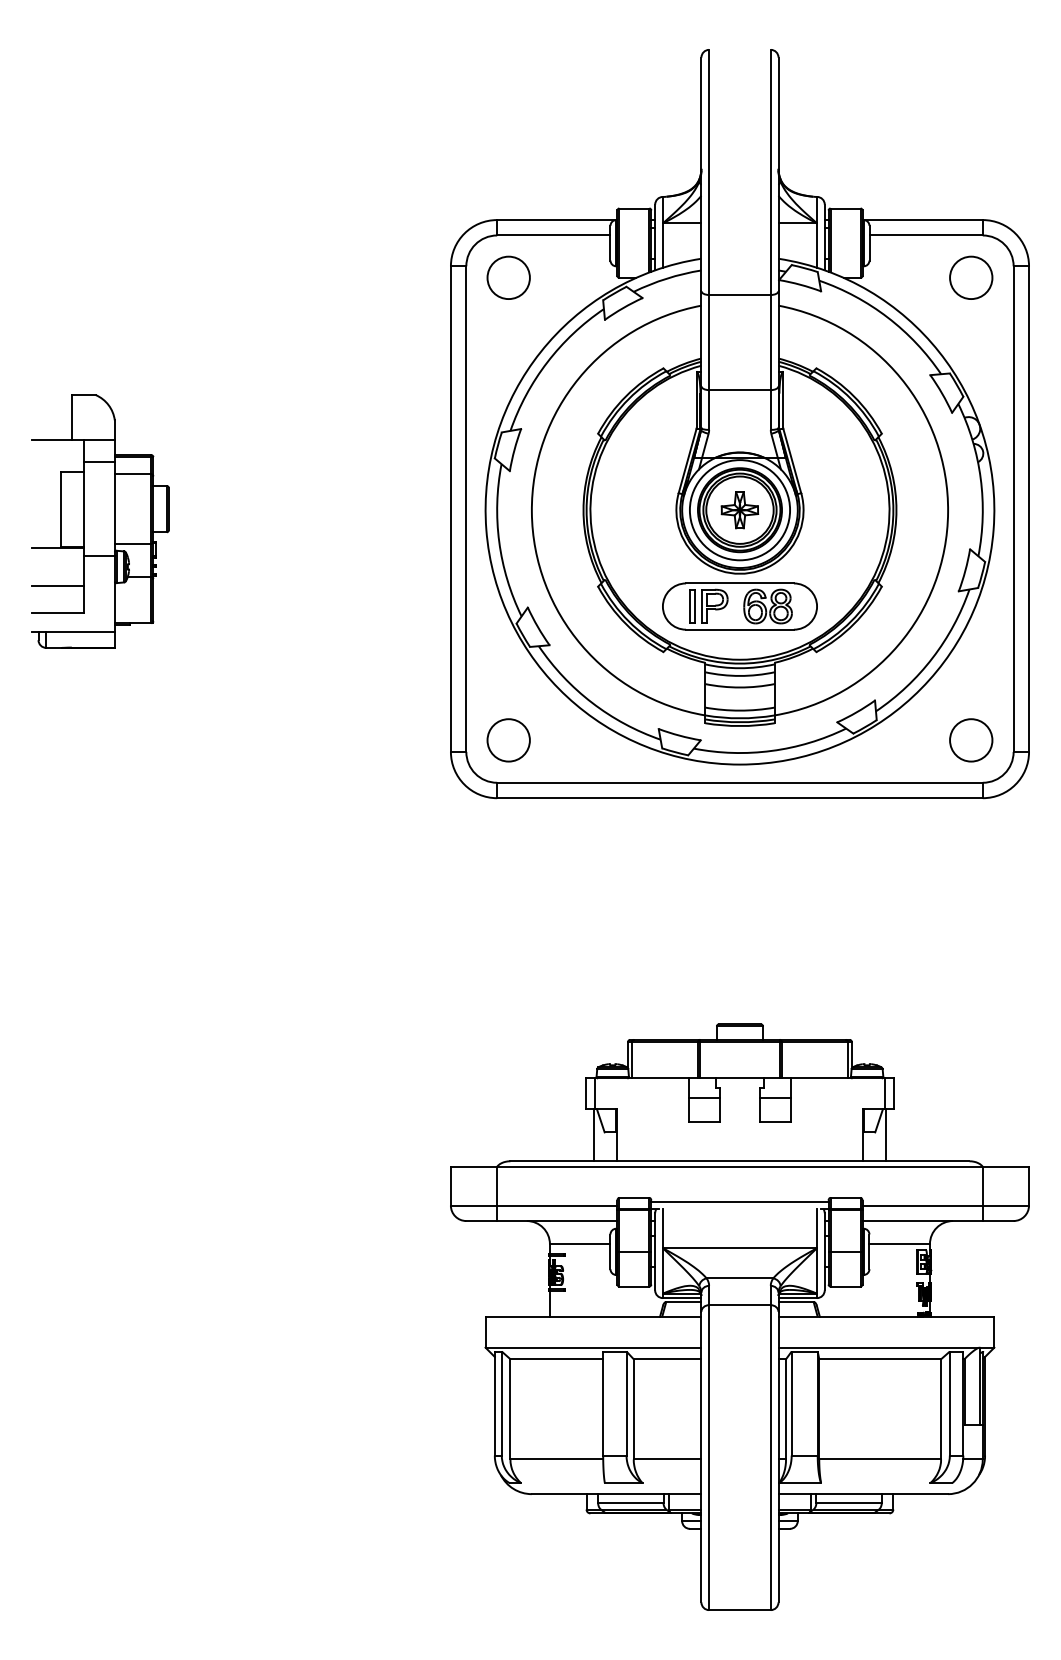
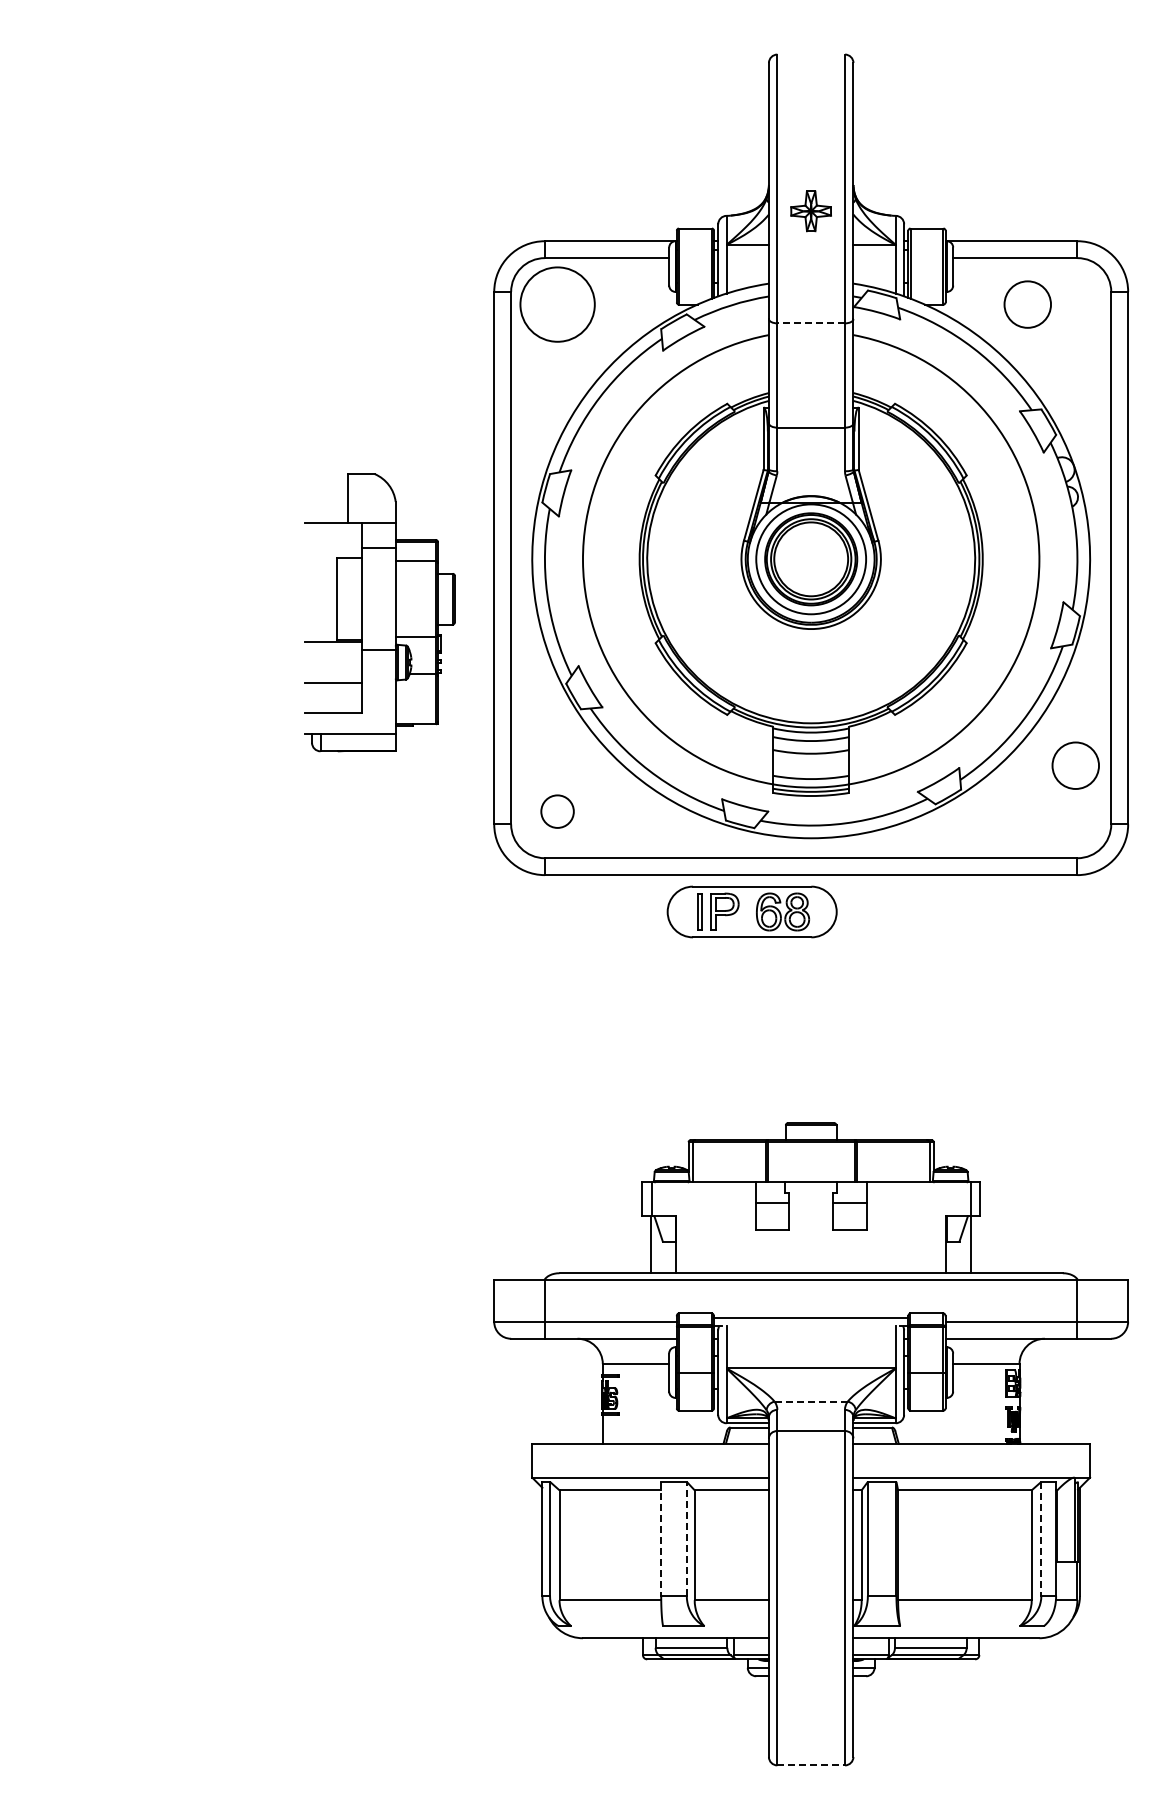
circle: (508, 277) -> (557, 304), size x1.6
circle: (970, 277) -> (1027, 304), moved
line: (740, 295) -> (811, 323), solid -> dashed
part: (739, 510) -> (810, 211), moved
part: (100, 521) -> (379, 612), moved
part: (739, 606) -> (751, 911), moved
circle: (508, 740) -> (557, 811), size x0.7
circle: (970, 740) -> (1075, 765), moved
line: (740, 1278) -> (811, 1401), solid -> dashed
line: (626, 1403) -> (686, 1538), solid -> dashed
line: (603, 1404) -> (661, 1539), solid -> dashed
line: (950, 1404) -> (1041, 1539), solid -> dashed
line: (740, 1610) -> (811, 1765), solid -> dashed

